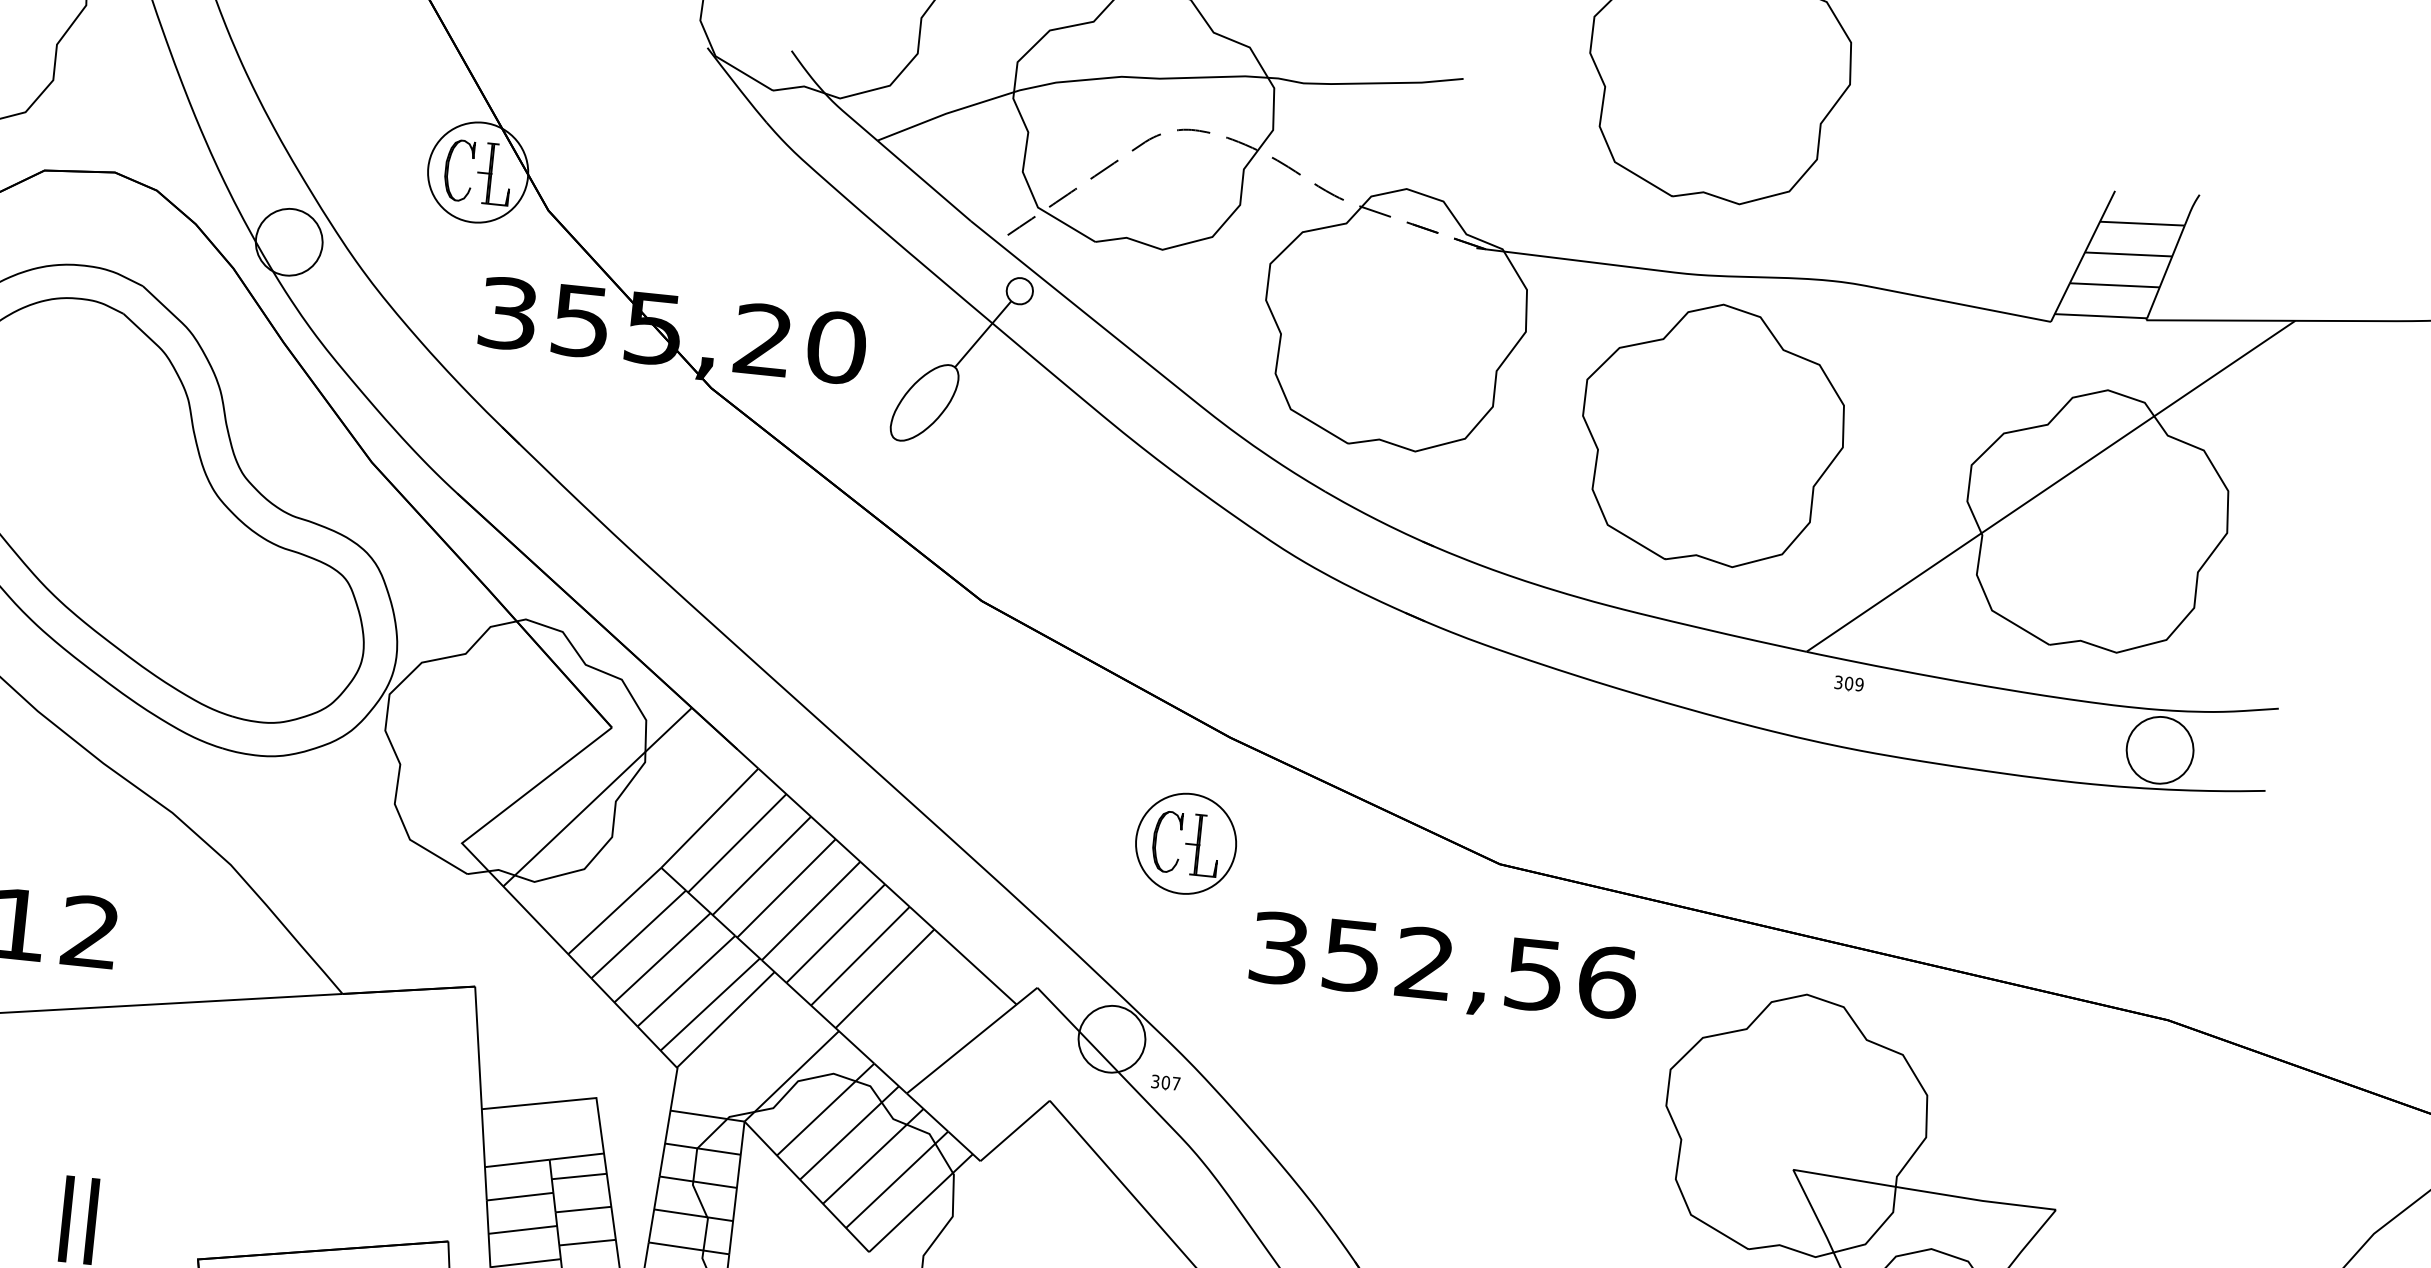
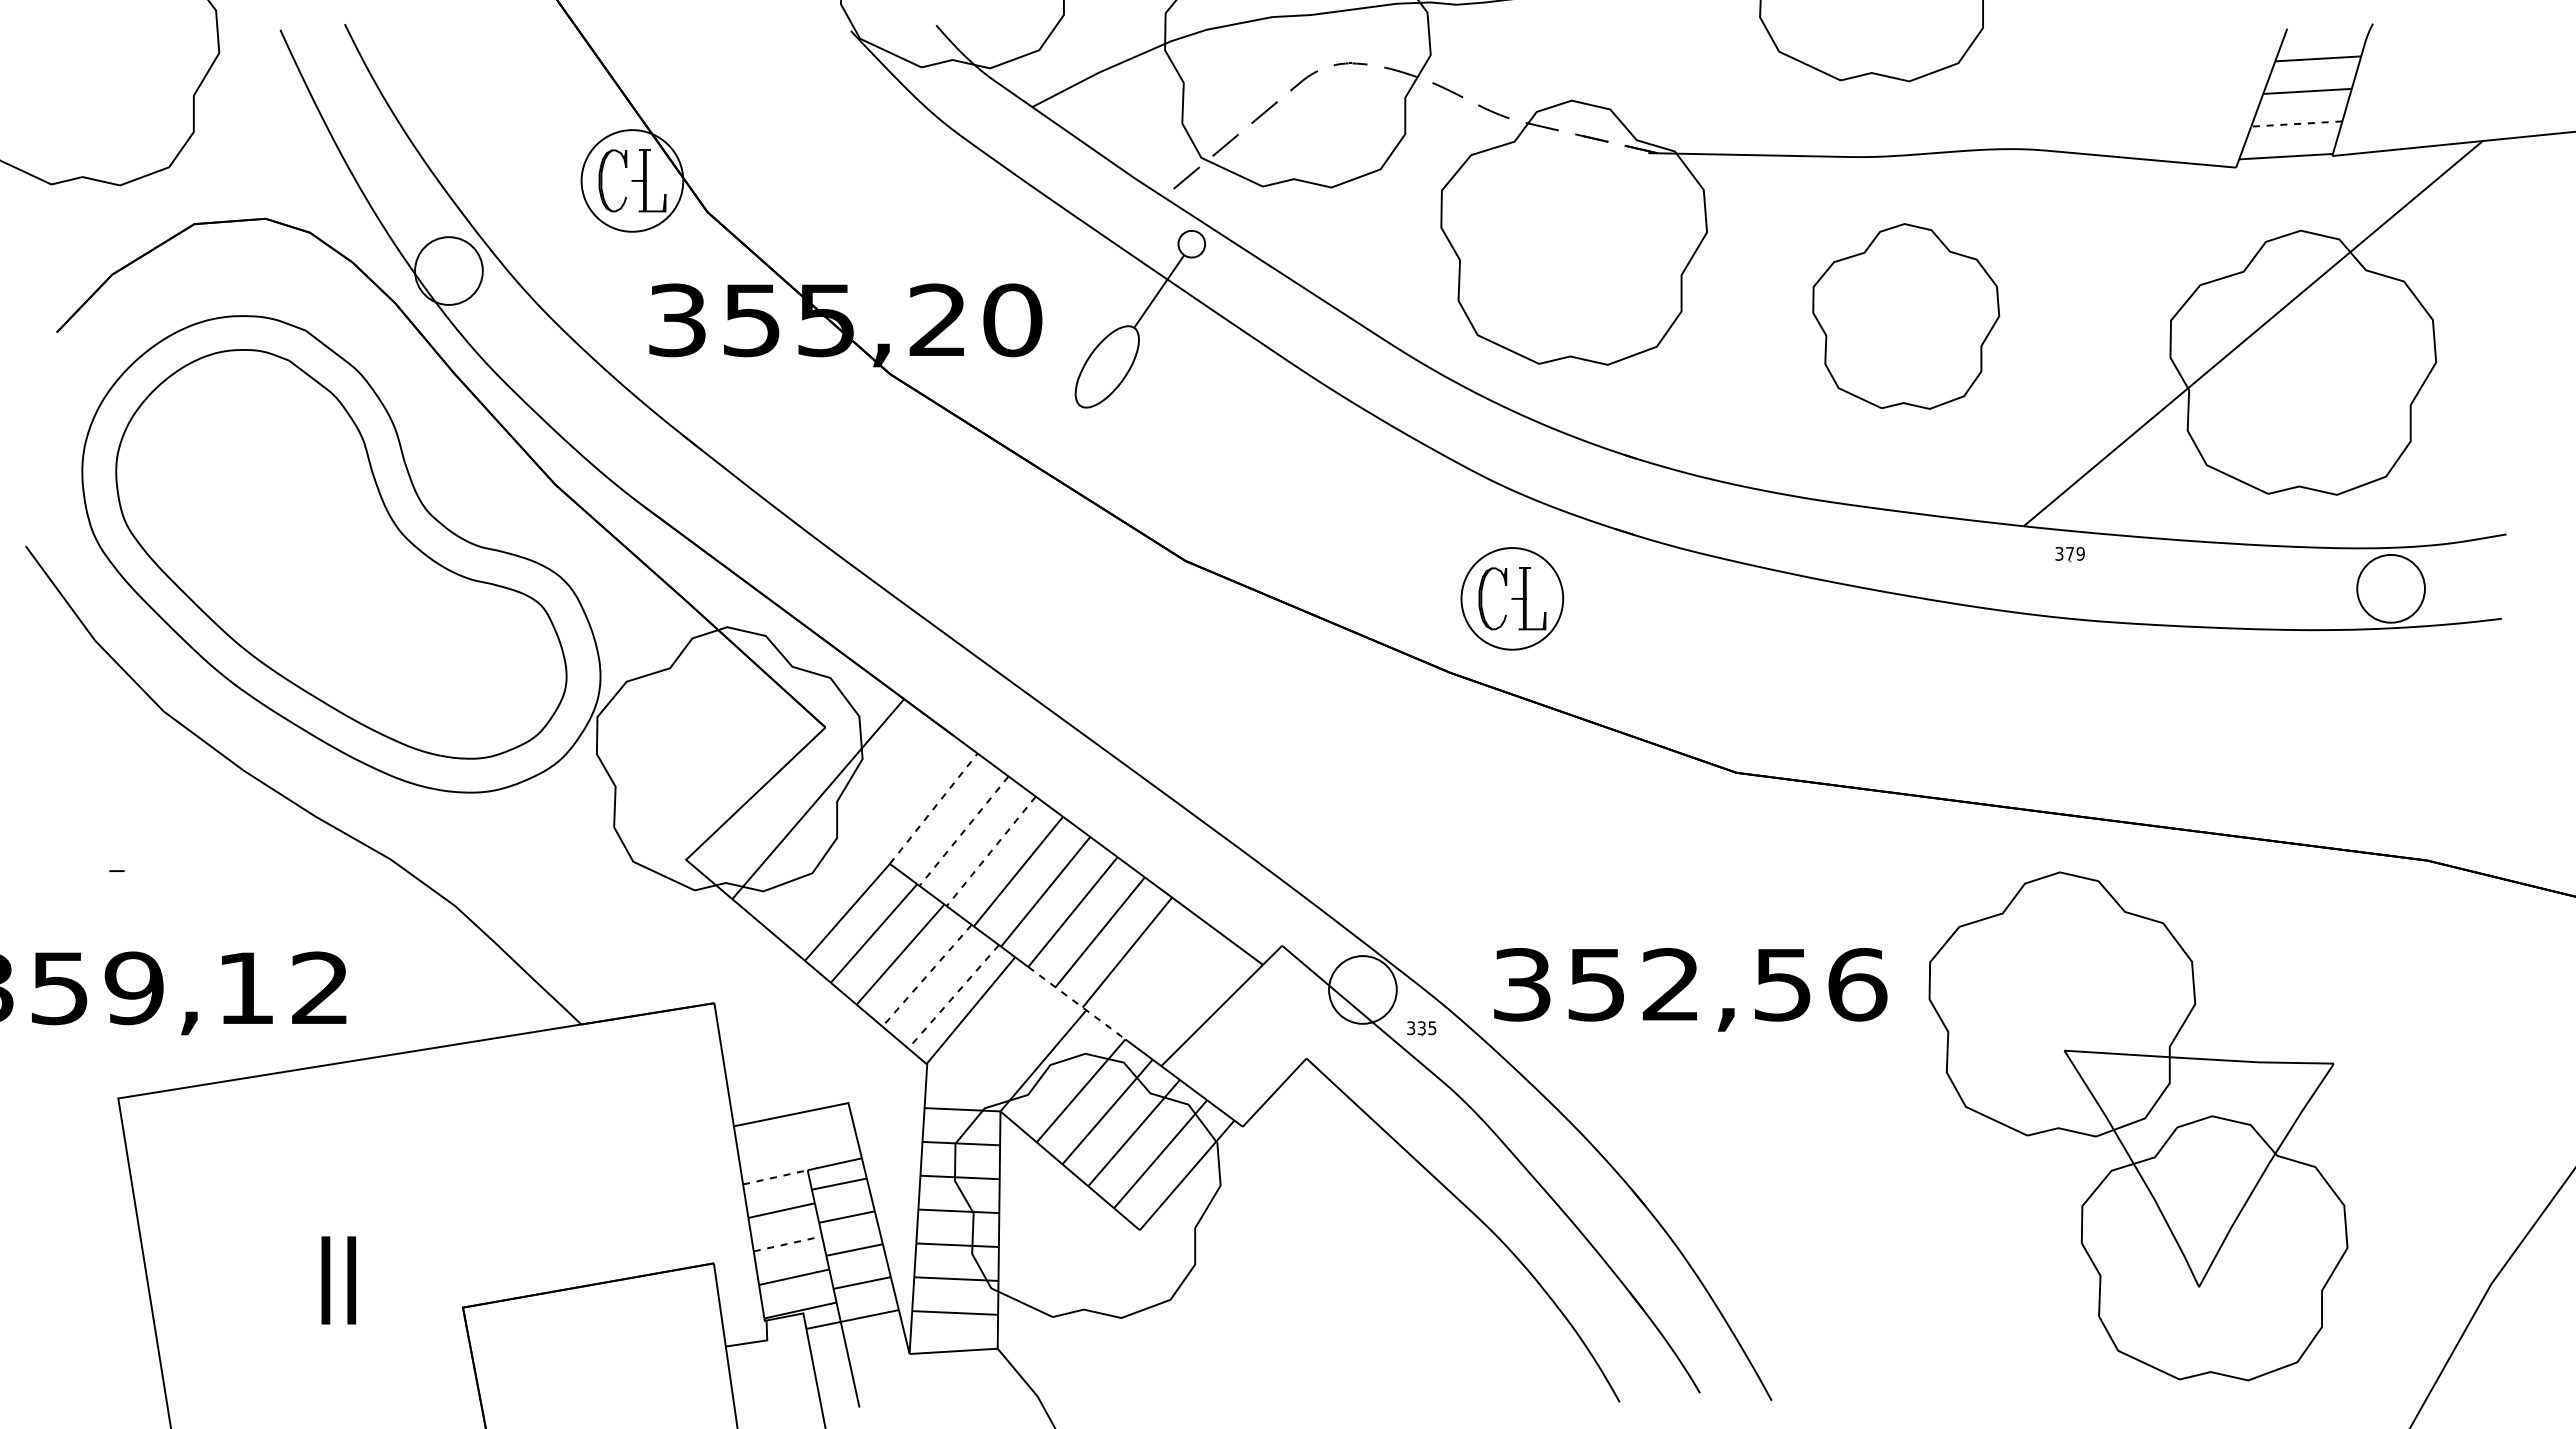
line: (2114, 285) -> (2296, 124), solid -> dashed
part: (1711, 434) -> (1905, 316), size x0.7
text: (1849, 683) -> (2070, 553), 309 -> 379
line: (710, 818) -> (934, 808), solid -> dashed
line: (737, 843) -> (964, 831), solid -> dashed
part: (1186, 843) -> (1512, 598), moved
line: (762, 865) -> (991, 851), solid -> dashed
text: (1443, 970) -> (1690, 989), moved
line: (686, 981) -> (927, 975), solid -> dashed
line: (710, 1004) -> (953, 996), solid -> dashed
line: (829, 1023) -> (1076, 1003), solid -> dashed
text: (1170, 1083) -> (1426, 1028), 307 -> 335
line: (517, 1163) -> (775, 1177), solid -> dashed
line: (522, 1229) -> (787, 1243), solid -> dashed

